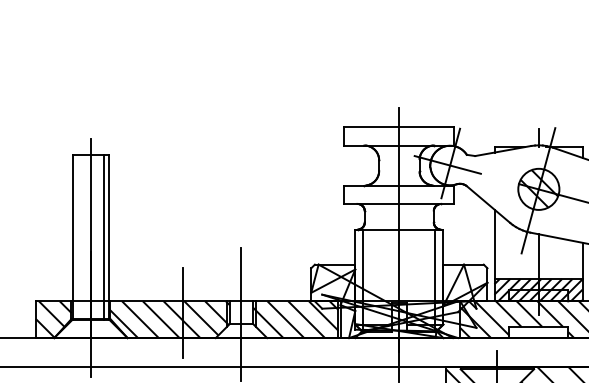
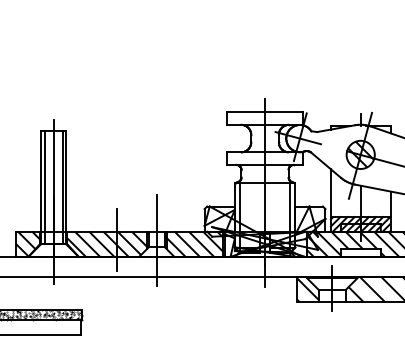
line: (77, 236) -> (44, 187), added

